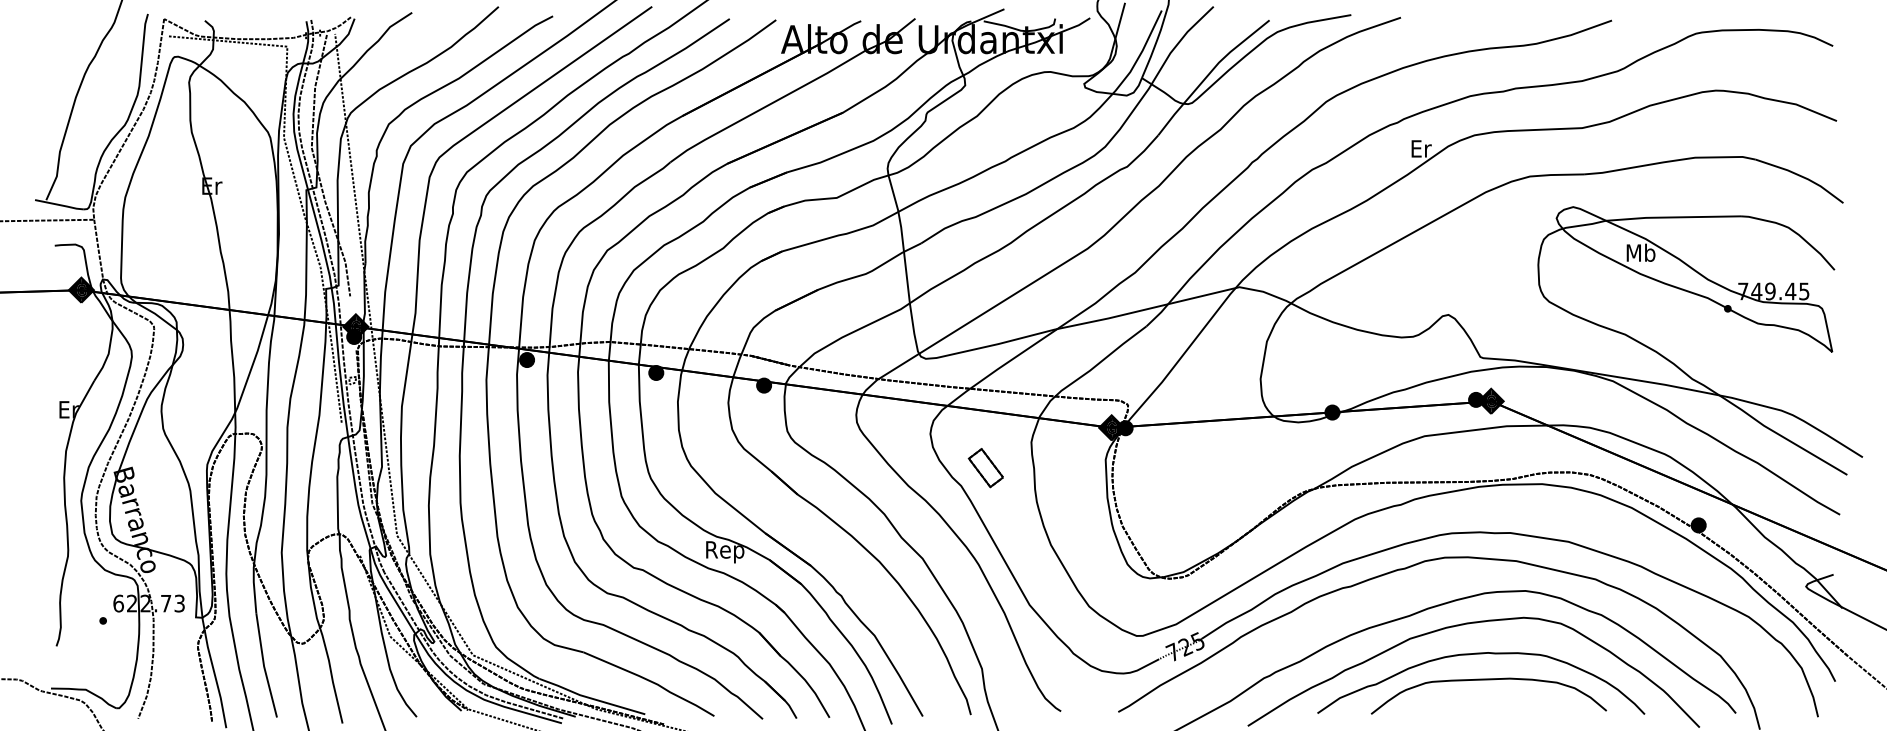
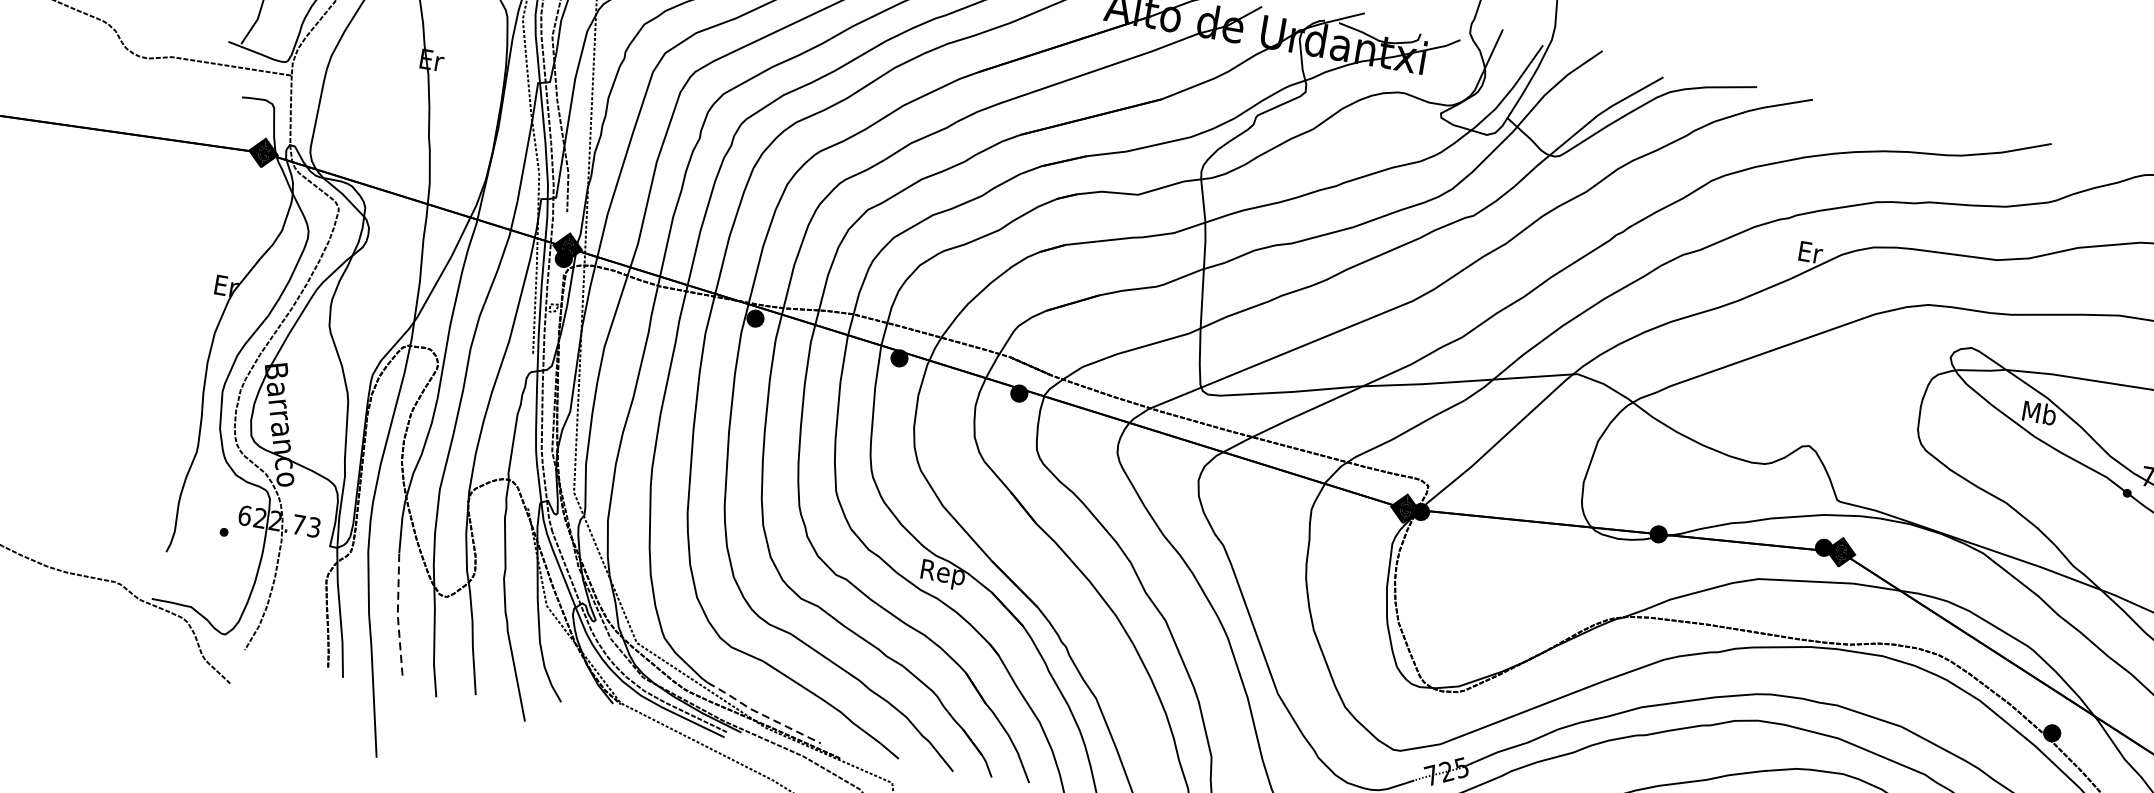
part: (985, 468) -> (1254, 530), removed
line: (264, 666) -> (398, 615), solid -> dashed
line: (590, 698) -> (761, 714), solid -> dashed

